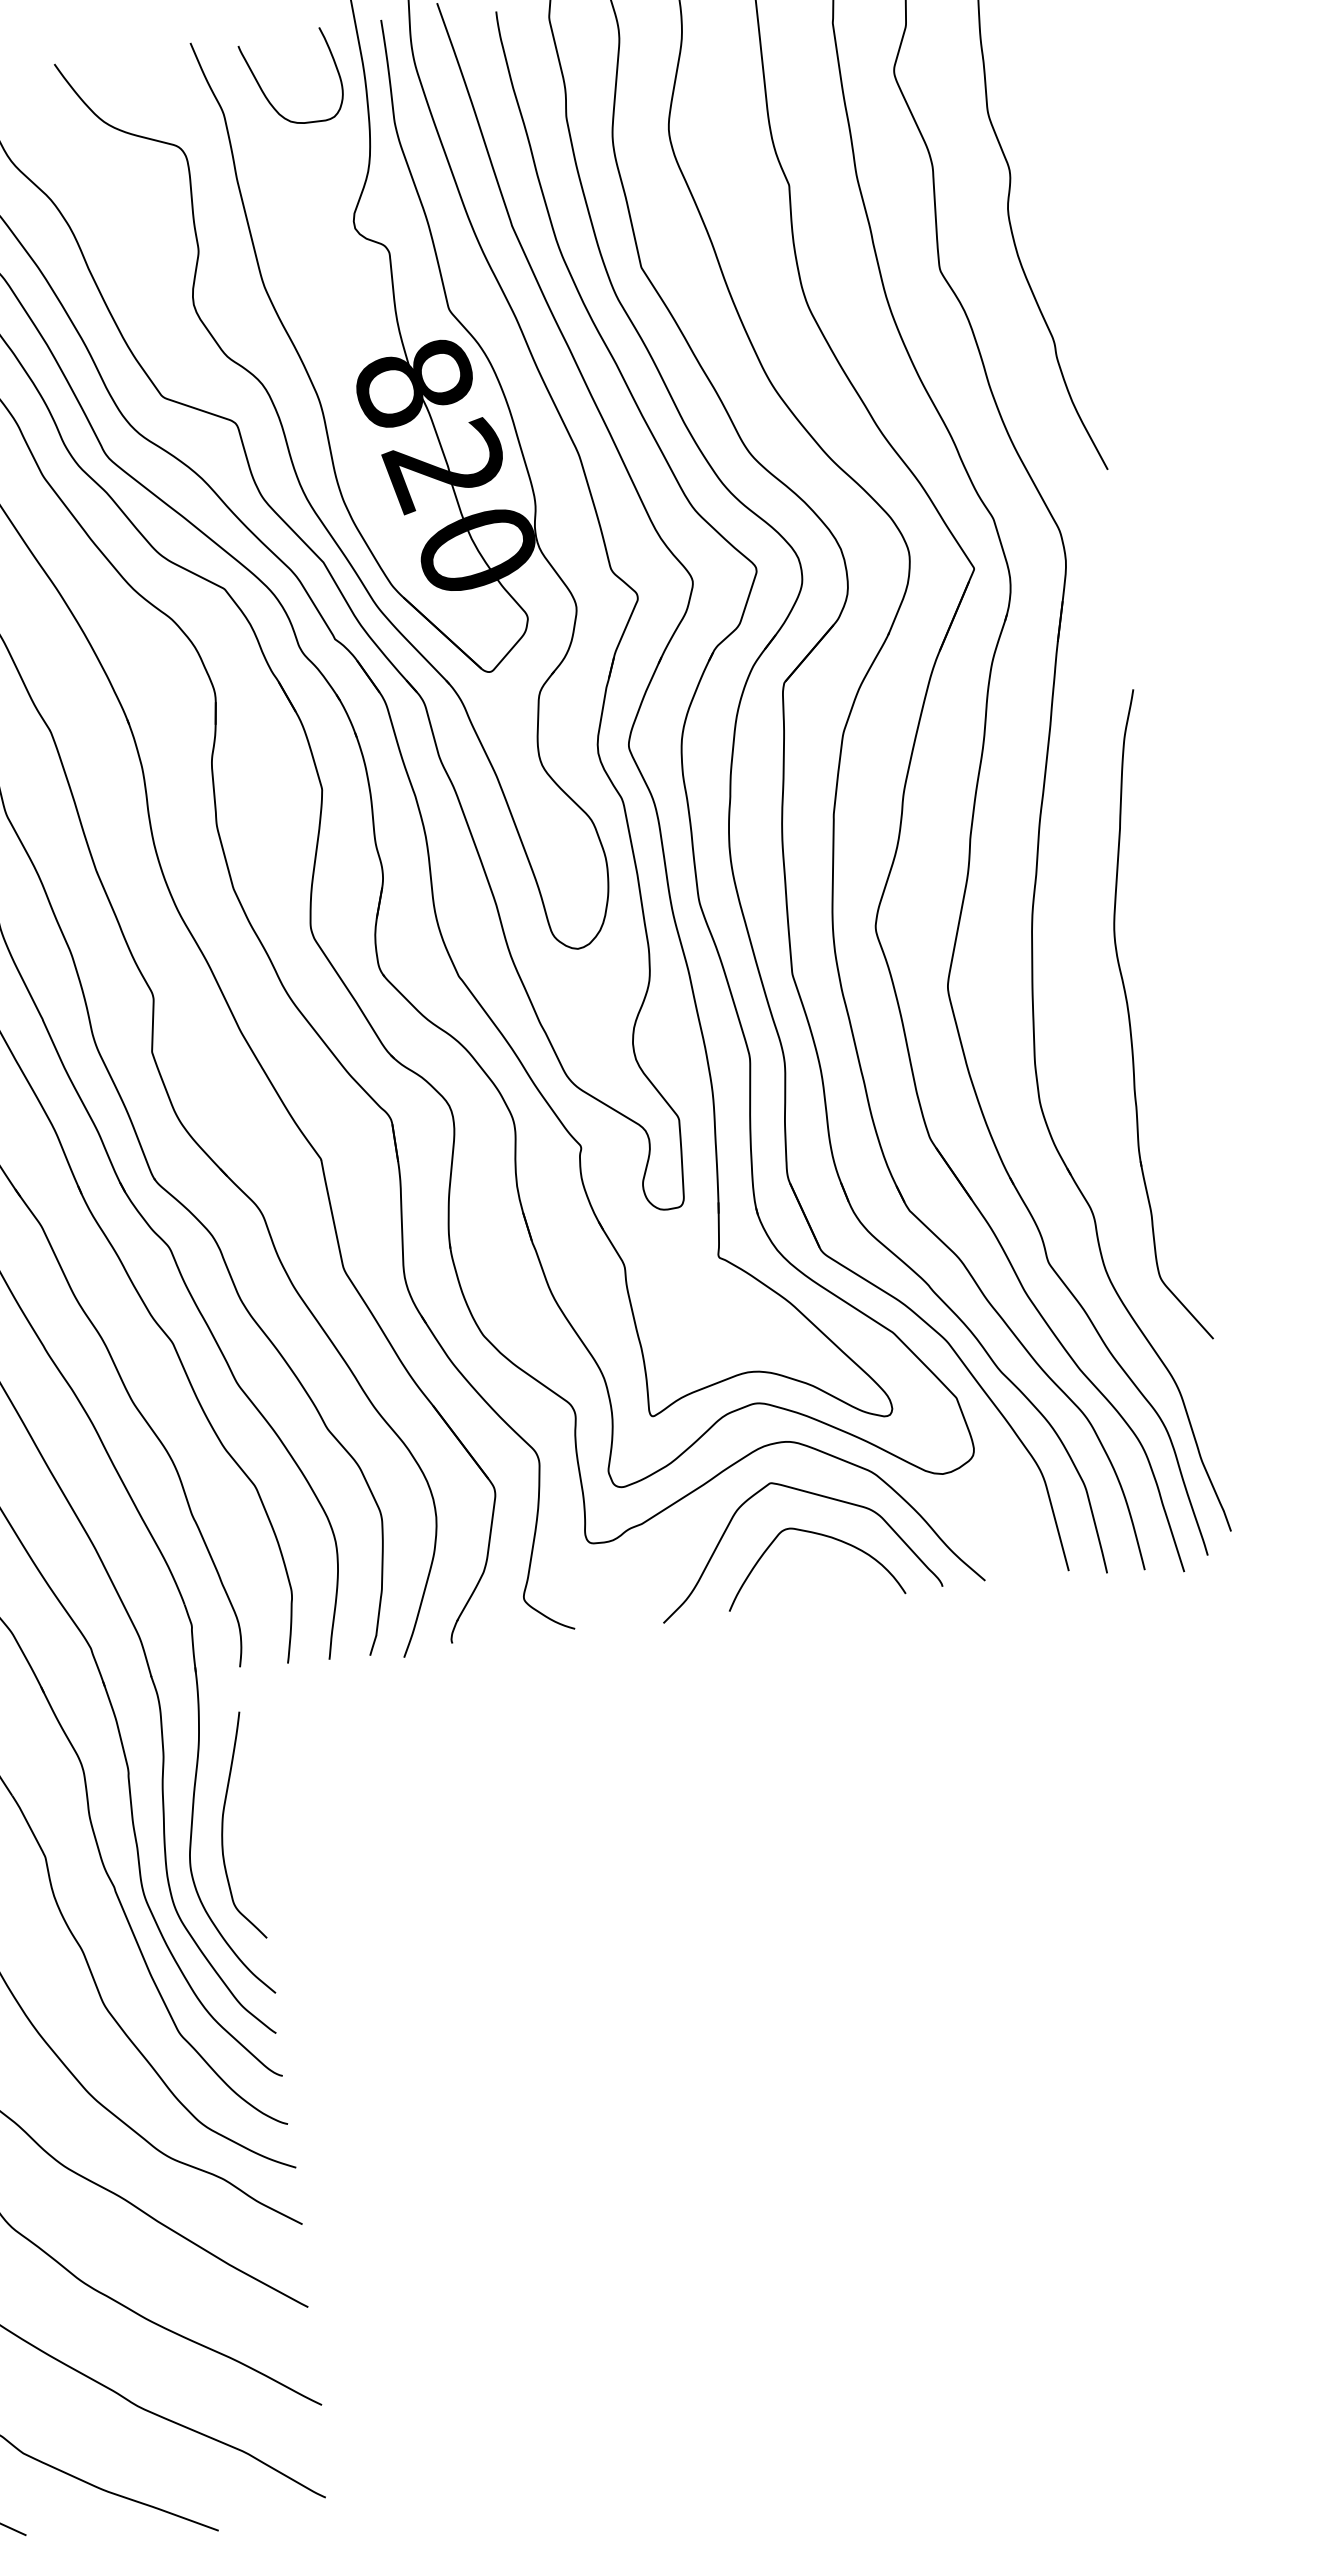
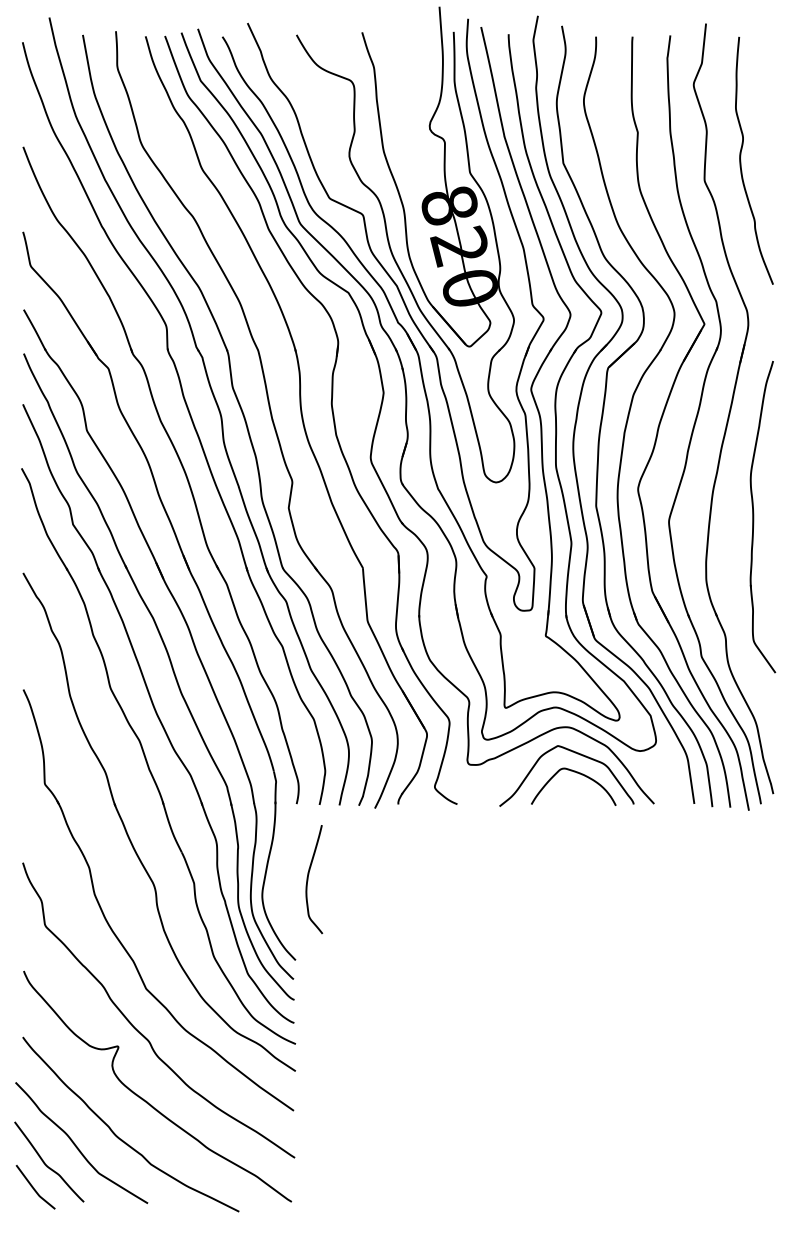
curve: (266, 93) -> (395, 60), removed
part: (1132, 1019) -> (754, 517), moved
curve: (224, 1828) -> (308, 879), moved

